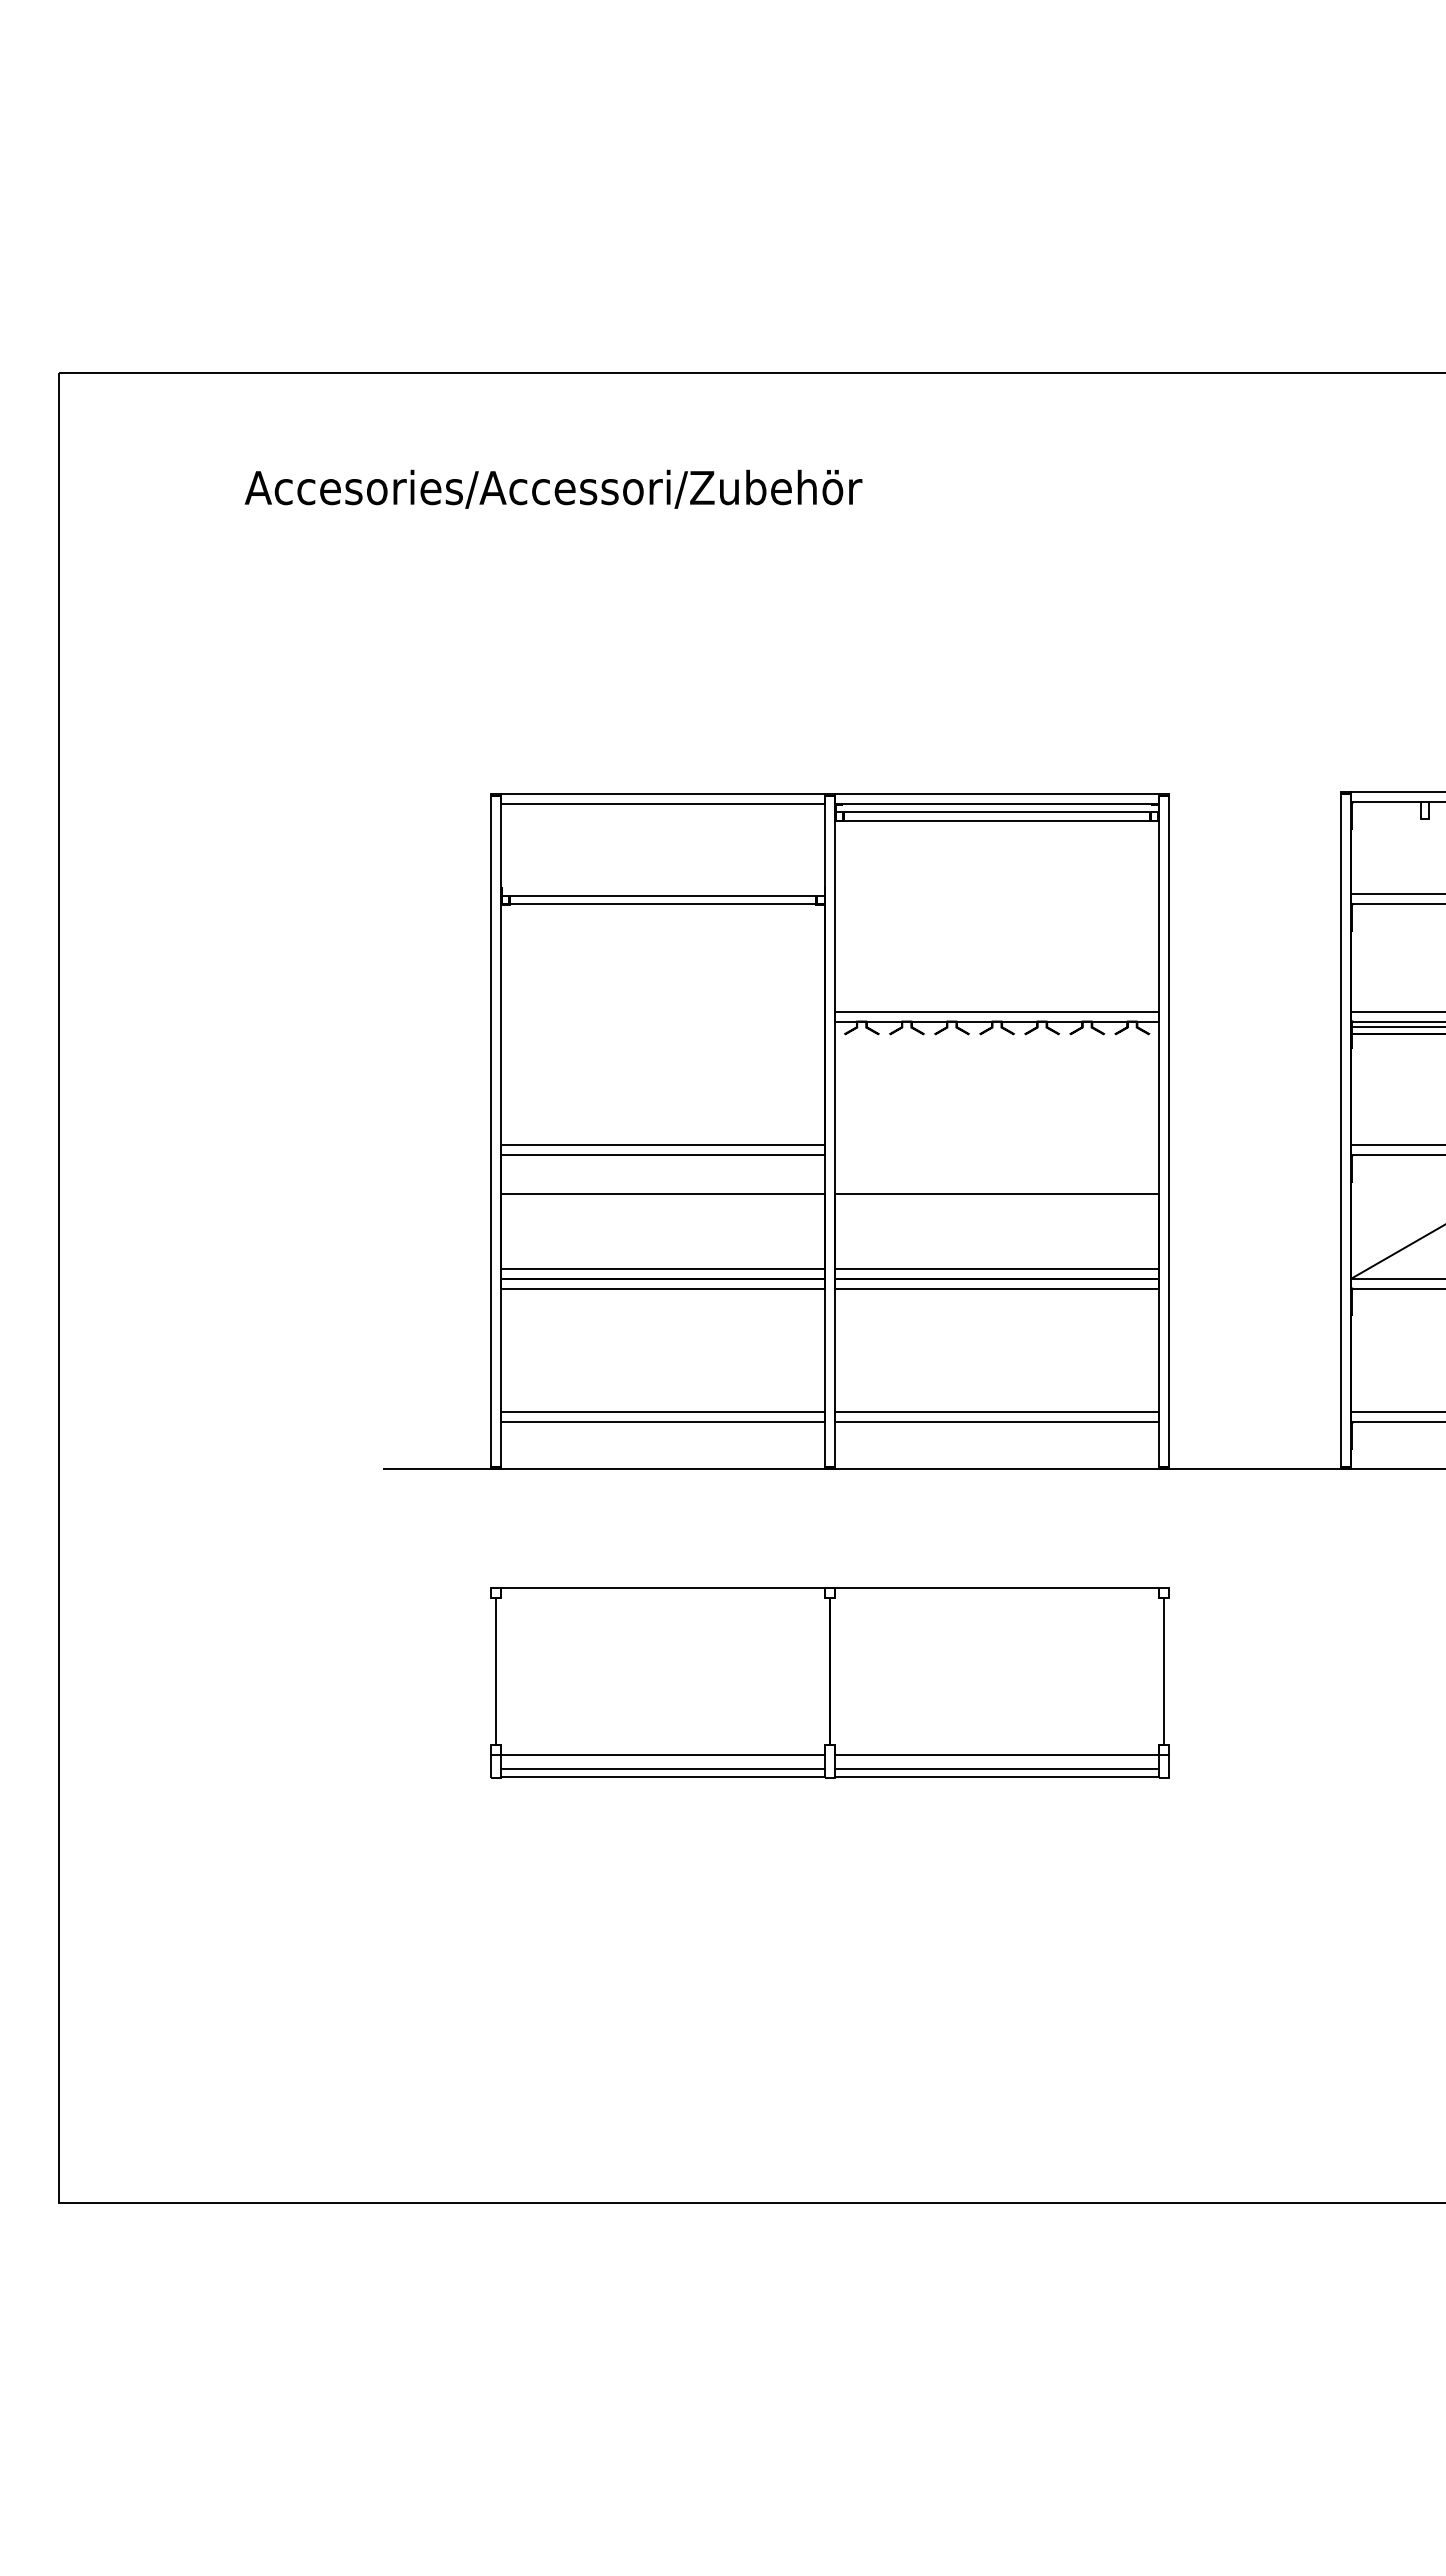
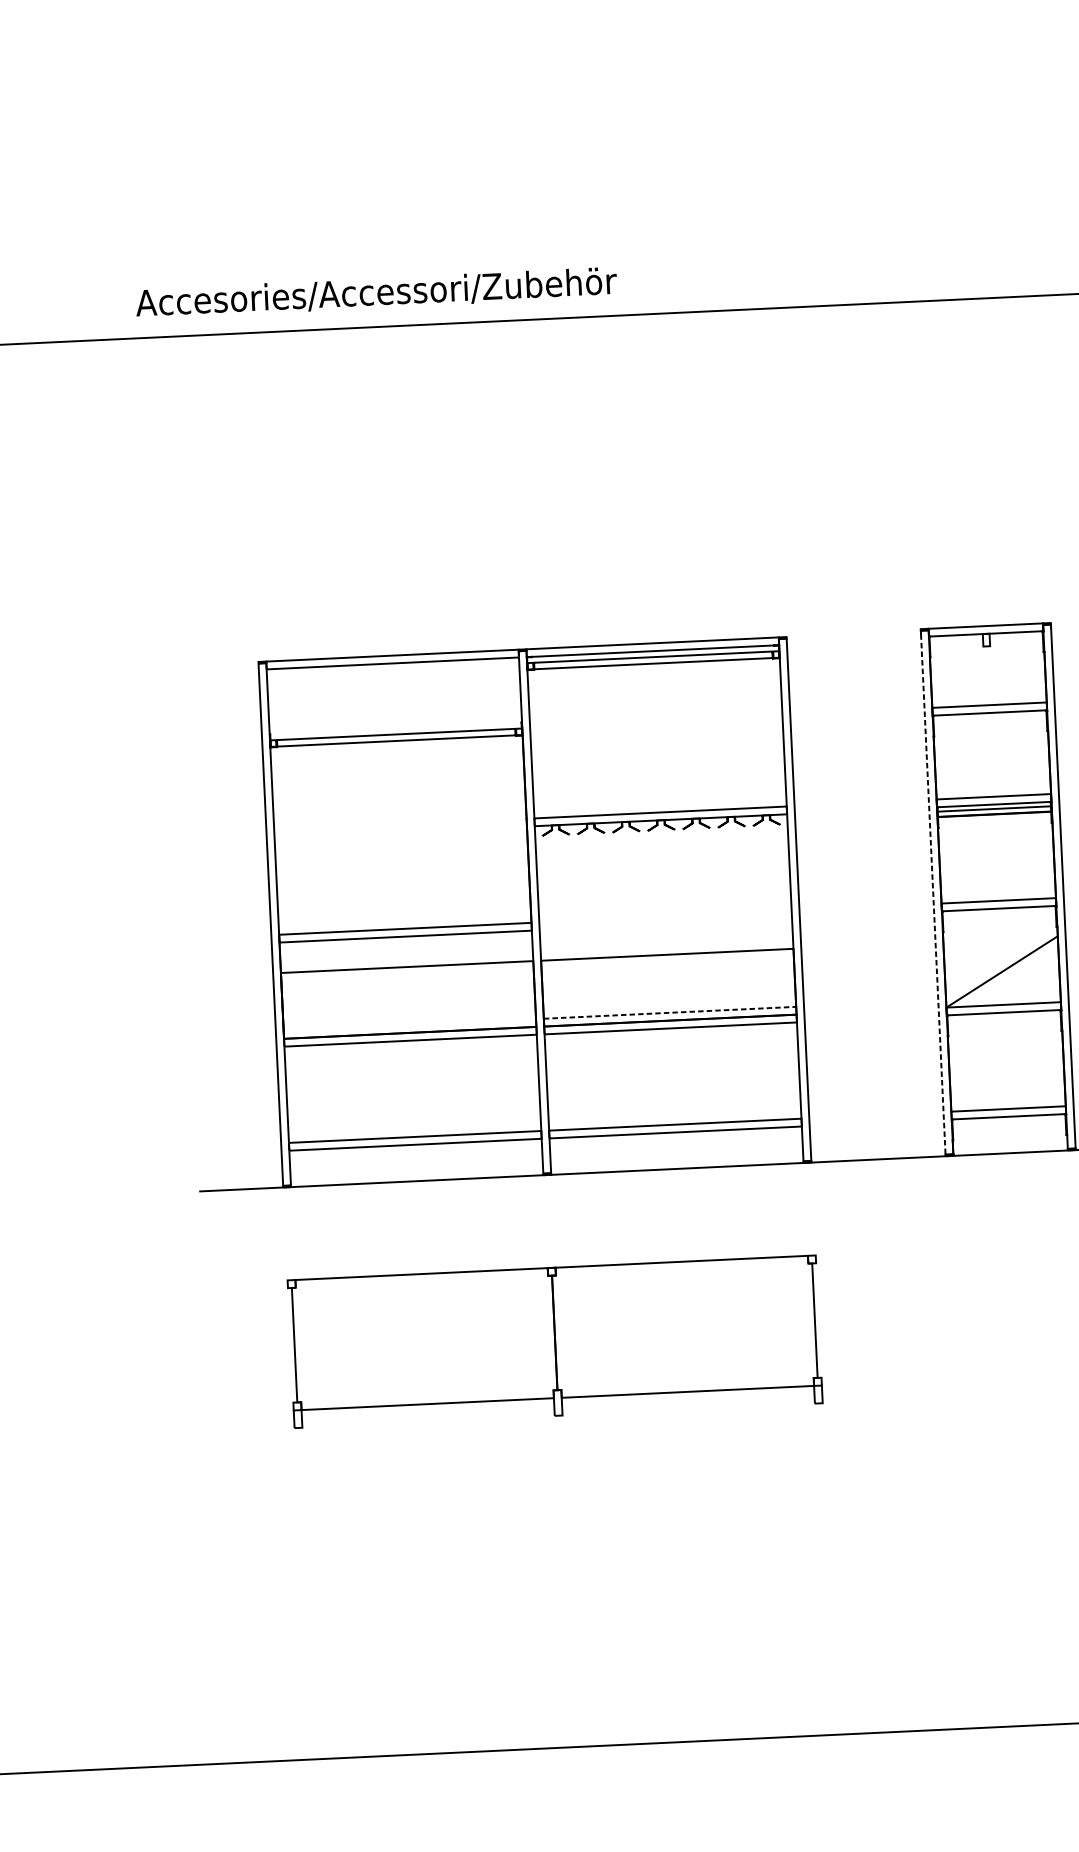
text: (553, 488) -> (376, 292), moved
line: (1341, 1133) -> (933, 894), solid -> dashed
line: (663, 1268) -> (410, 1024), removed
line: (997, 1268) -> (670, 1012), solid -> dashed
line: (663, 1768) -> (428, 1414), removed
line: (997, 1768) -> (688, 1402), removed
line: (663, 1777) -> (428, 1421), removed
line: (997, 1777) -> (689, 1409), removed

